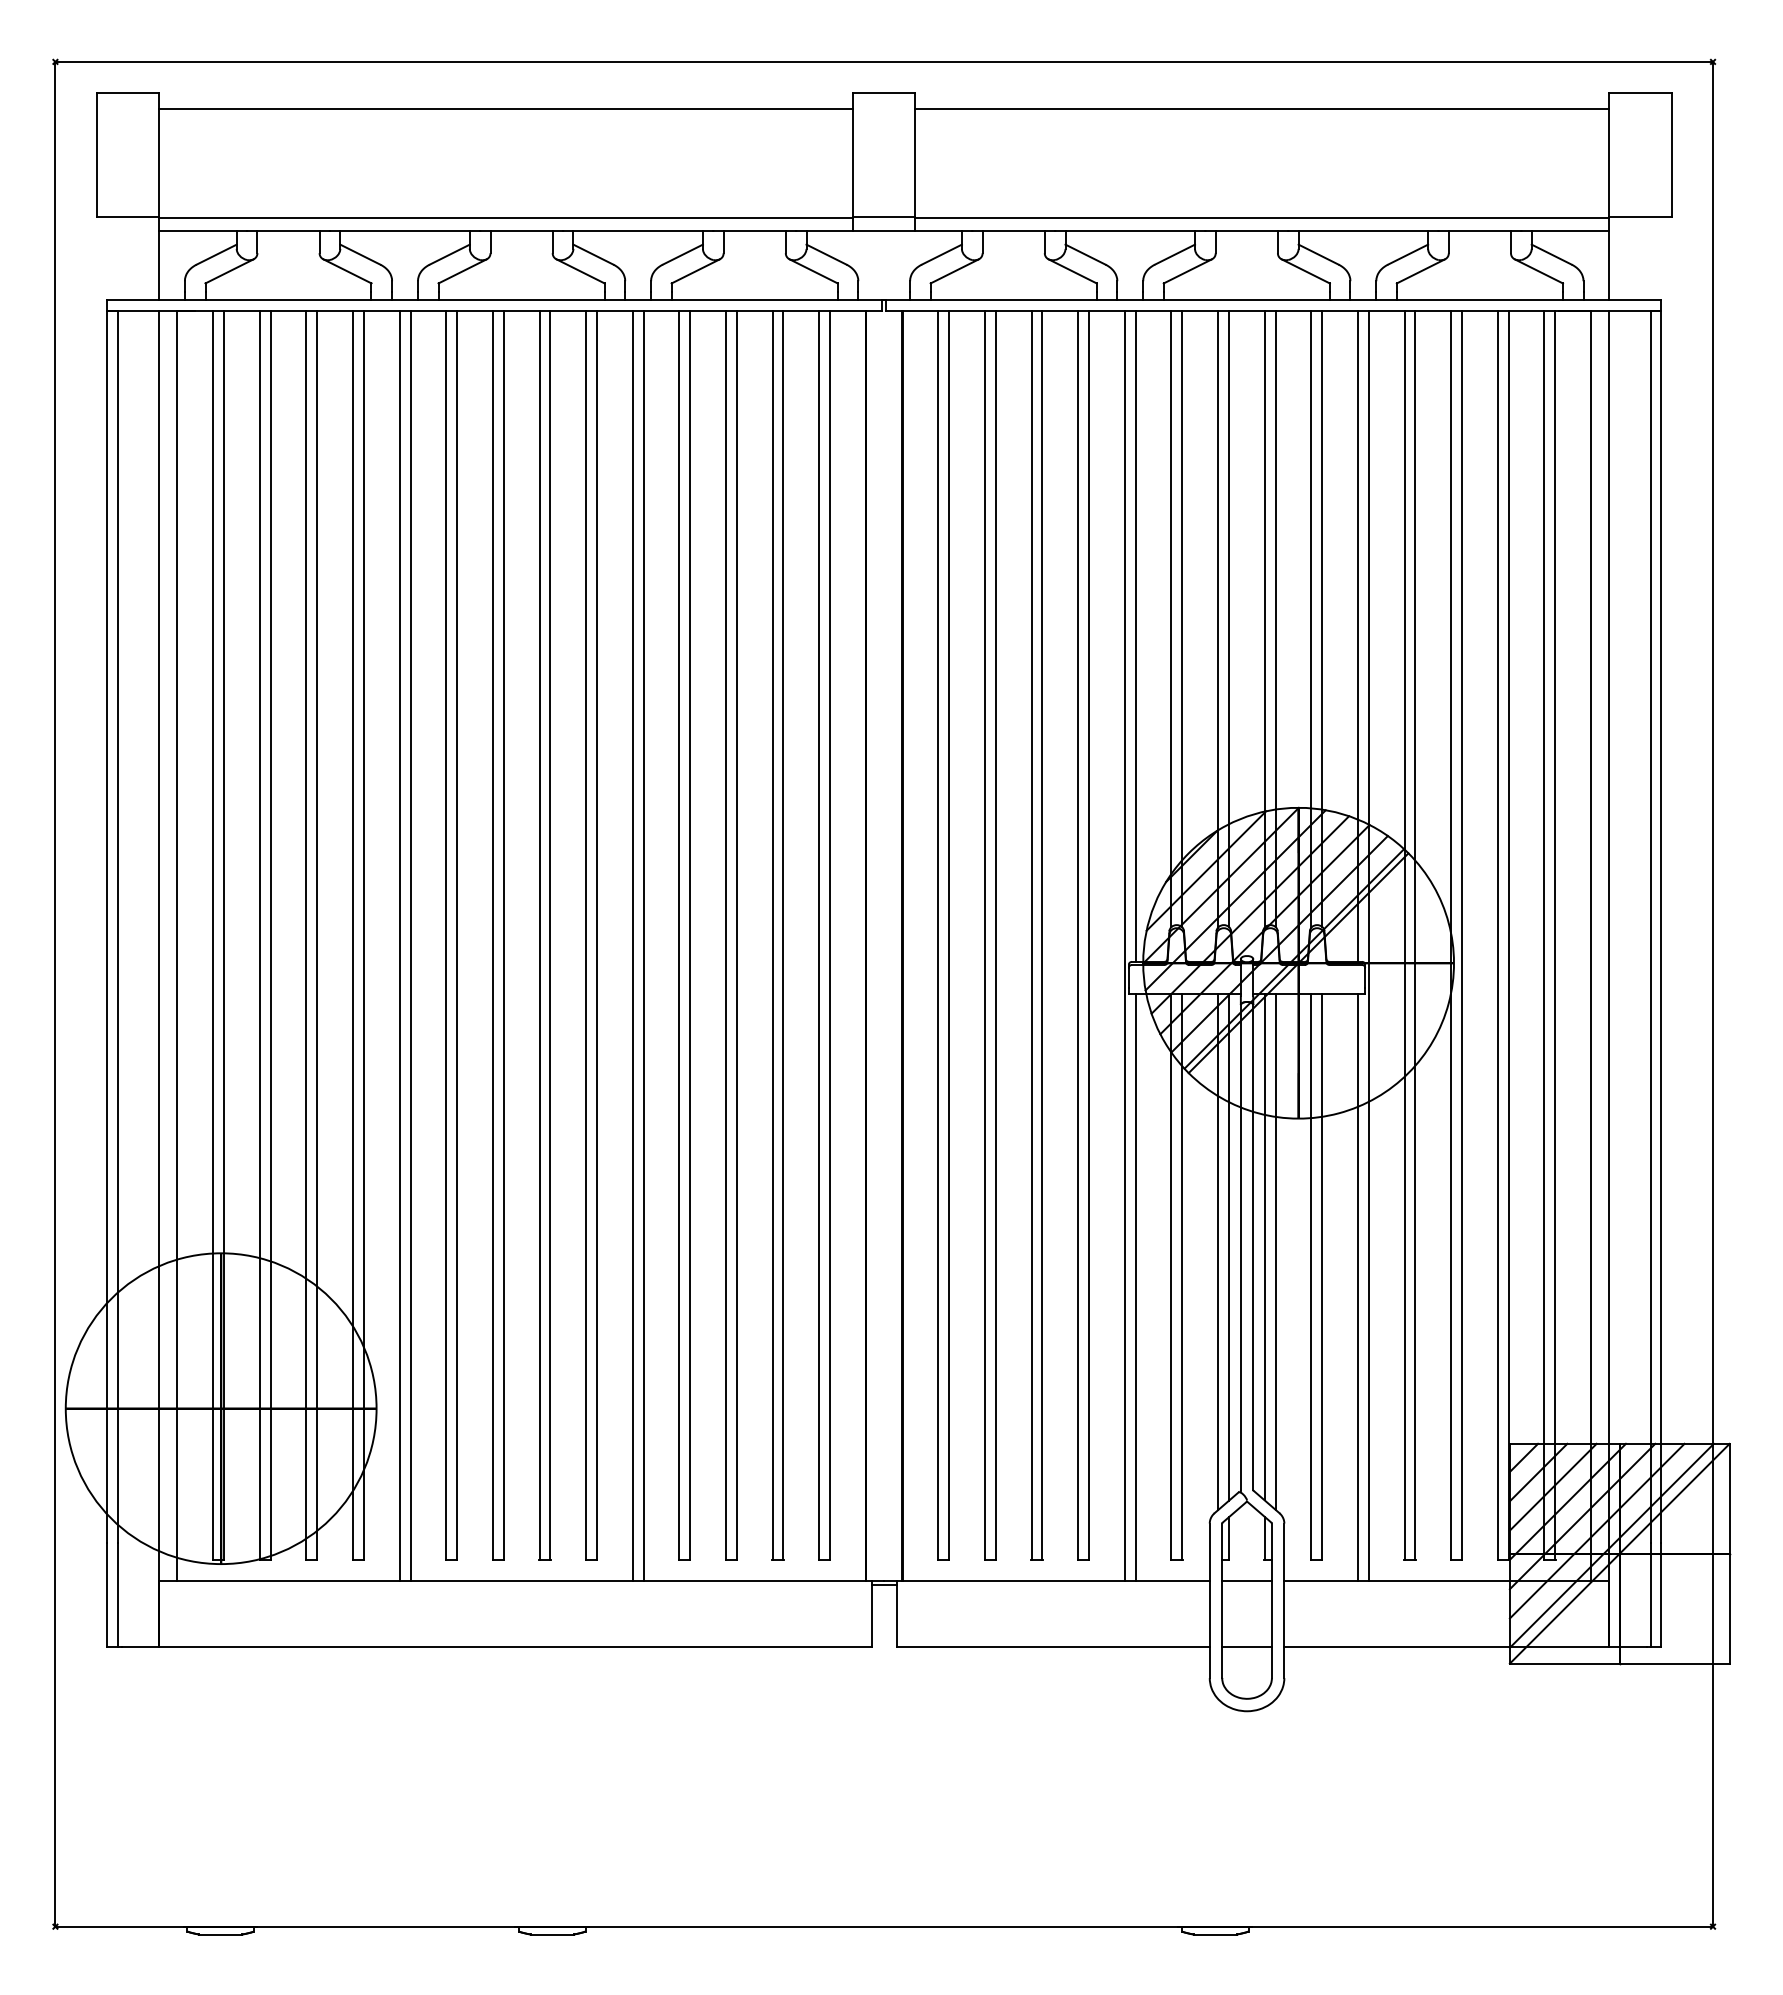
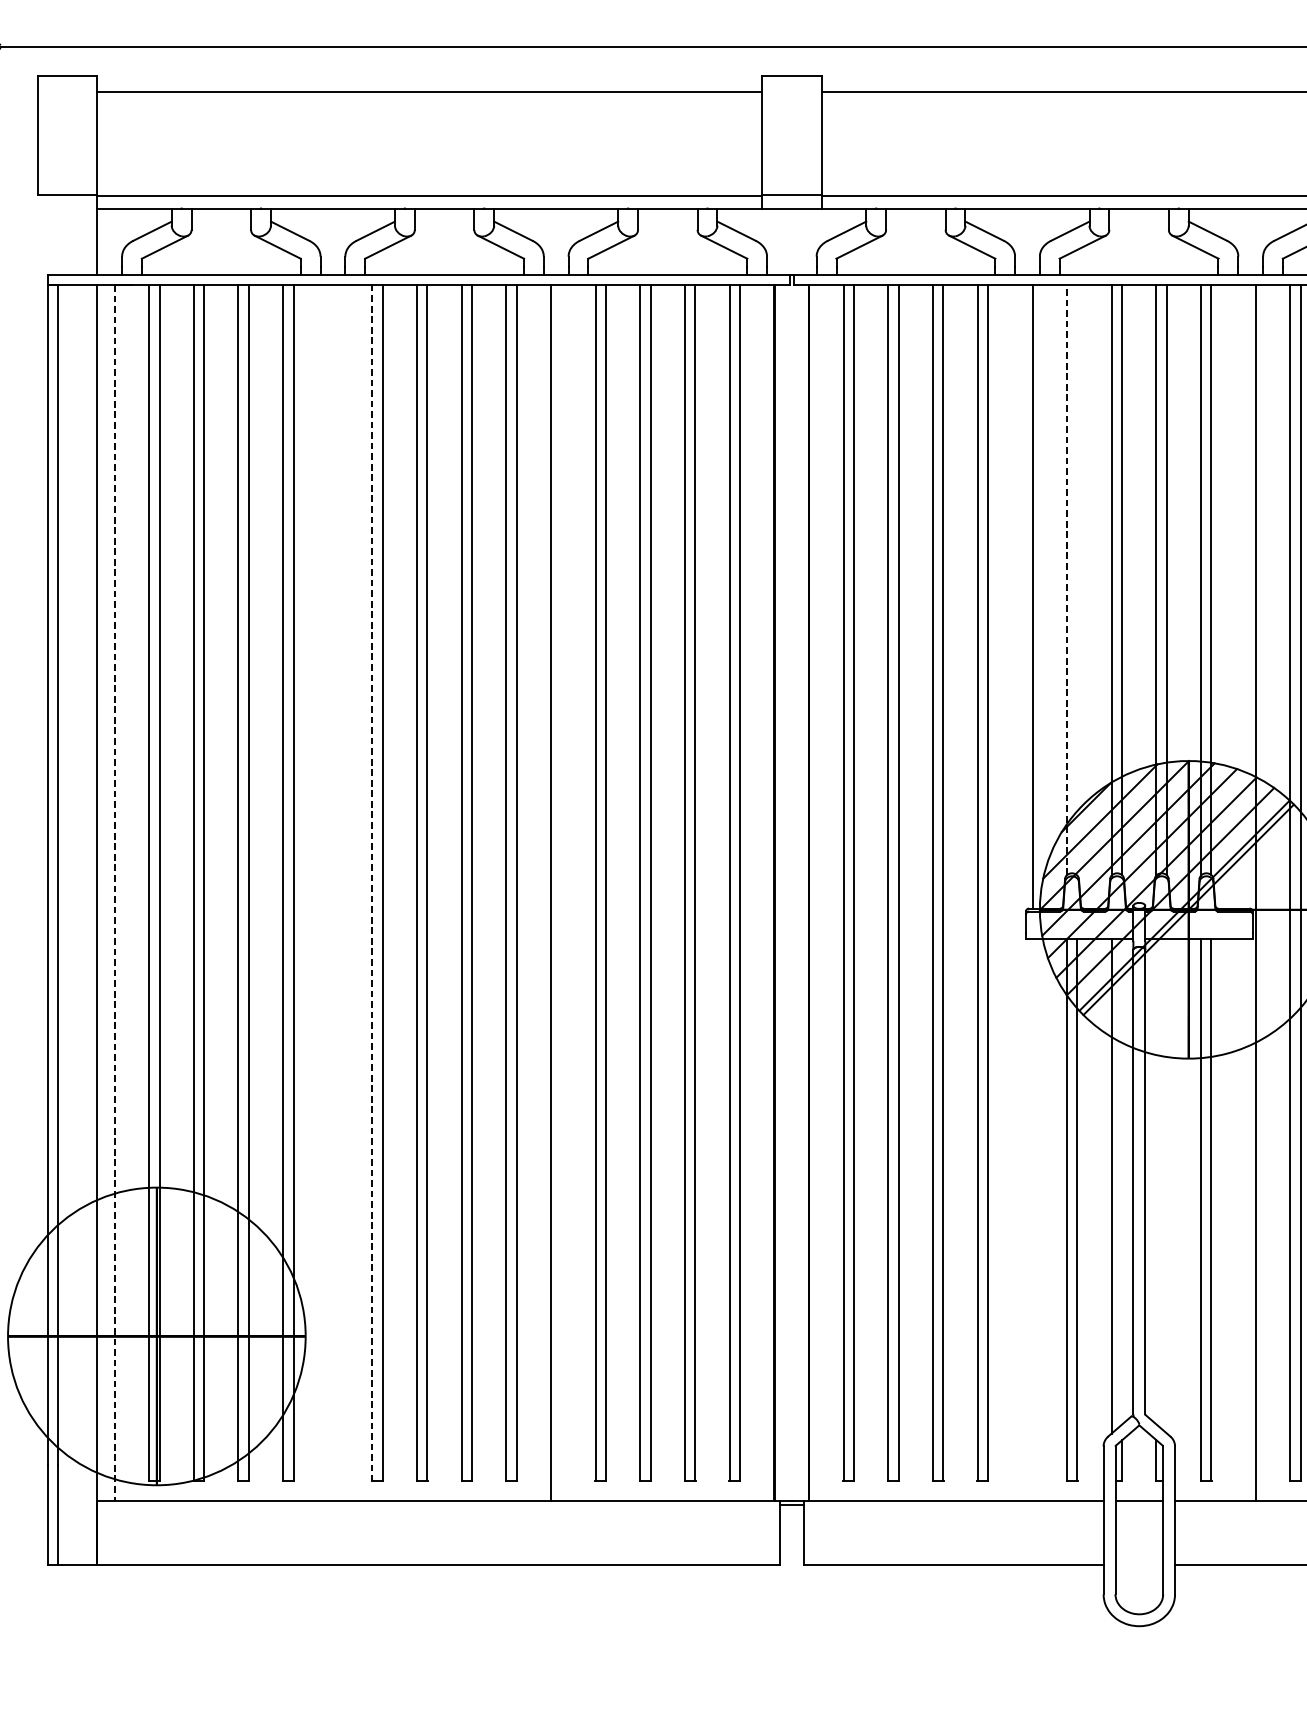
line: (1171, 618) -> (1066, 579), solid -> dashed
line: (1182, 618) -> (1077, 579), removed
line: (1357, 635) -> (1245, 595), removed
line: (446, 935) -> (372, 883), solid -> dashed
line: (177, 945) -> (115, 892), solid -> dashed
line: (399, 945) -> (327, 892), removed
line: (410, 945) -> (338, 892), removed
line: (643, 945) -> (561, 892), removed
line: (1124, 945) -> (1021, 892), removed
line: (1228, 1247) -> (1121, 1182), removed
line: (1264, 1247) -> (1156, 1182), removed
line: (1275, 1251) -> (1166, 1185), removed
line: (1135, 1287) -> (1032, 1220), removed
line: (1357, 1287) -> (1245, 1220), removed
line: (1246, 1646) -> (1138, 1564), removed

